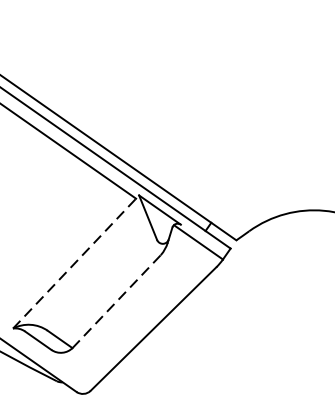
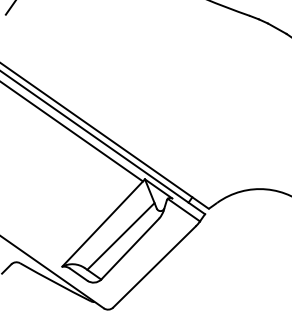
line: (75, 261) -> (103, 222), dashed -> solid
line: (101, 282) -> (120, 236), added
line: (117, 300) -> (130, 248), dashed -> solid

